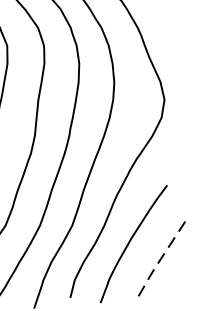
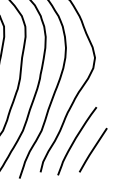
line: (158, 261) -> (91, 151), dashed -> solid

